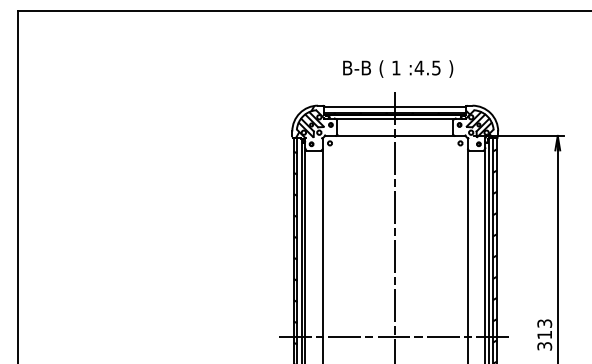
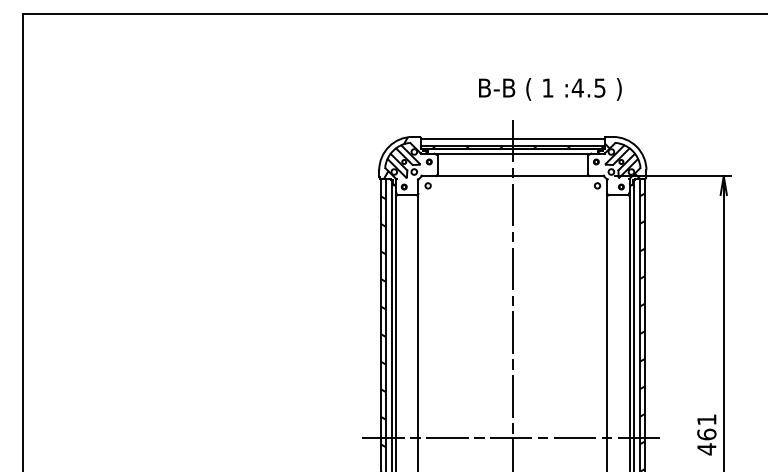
text: (398, 68) -> (550, 88), moved
text: (544, 335) -> (706, 435), 313 -> 461

